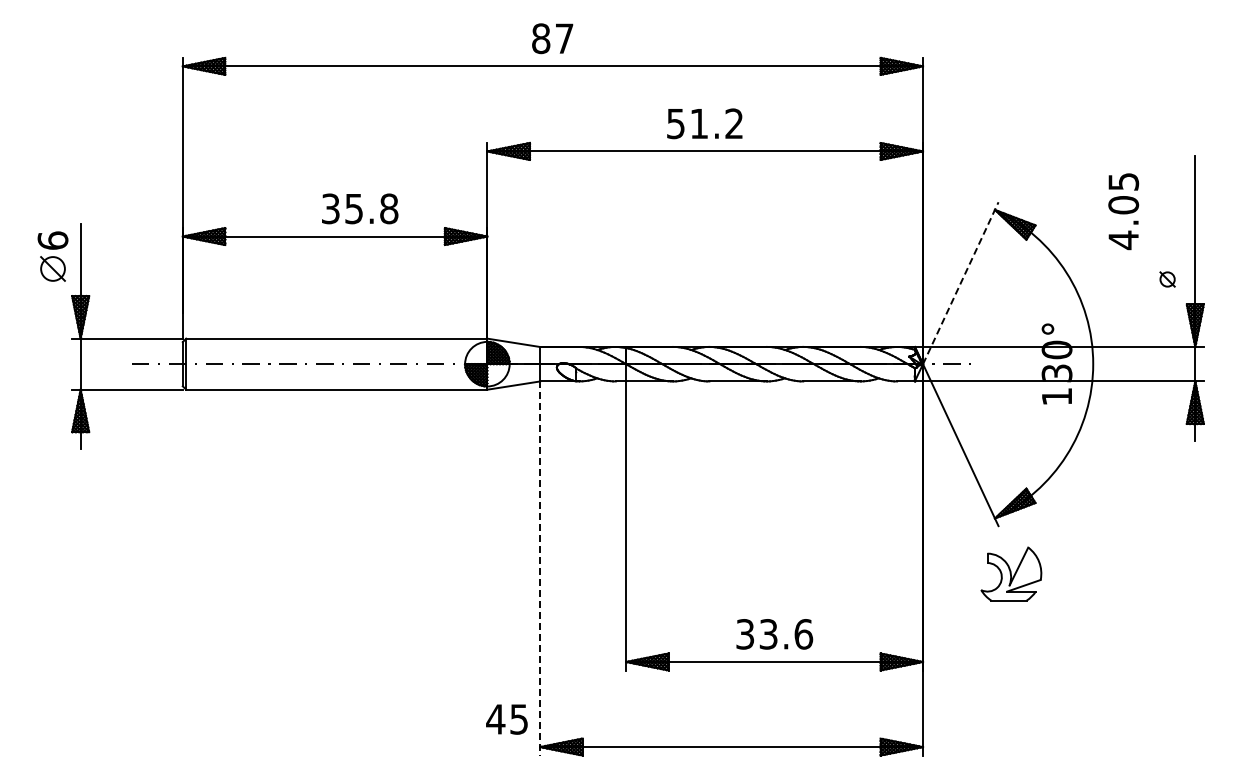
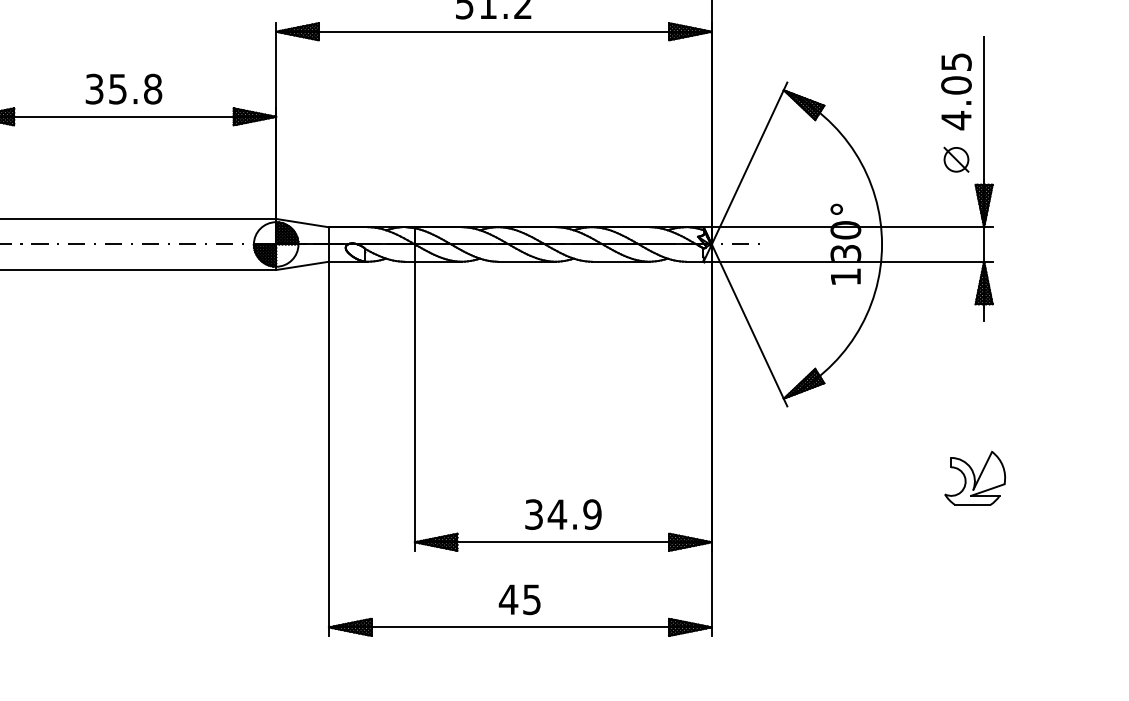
text: (360, 208) -> (124, 88), moved
text: (1123, 211) -> (956, 91), moved
part: (1167, 279) -> (956, 159), size x1.67
line: (961, 282) -> (750, 162), dashed -> solid
line: (540, 569) -> (329, 449), dashed -> solid
part: (1011, 573) -> (975, 477), moved
text: (785, 634) -> (574, 514), 33.6 -> 34.9
text: (506, 719) -> (519, 599), moved

